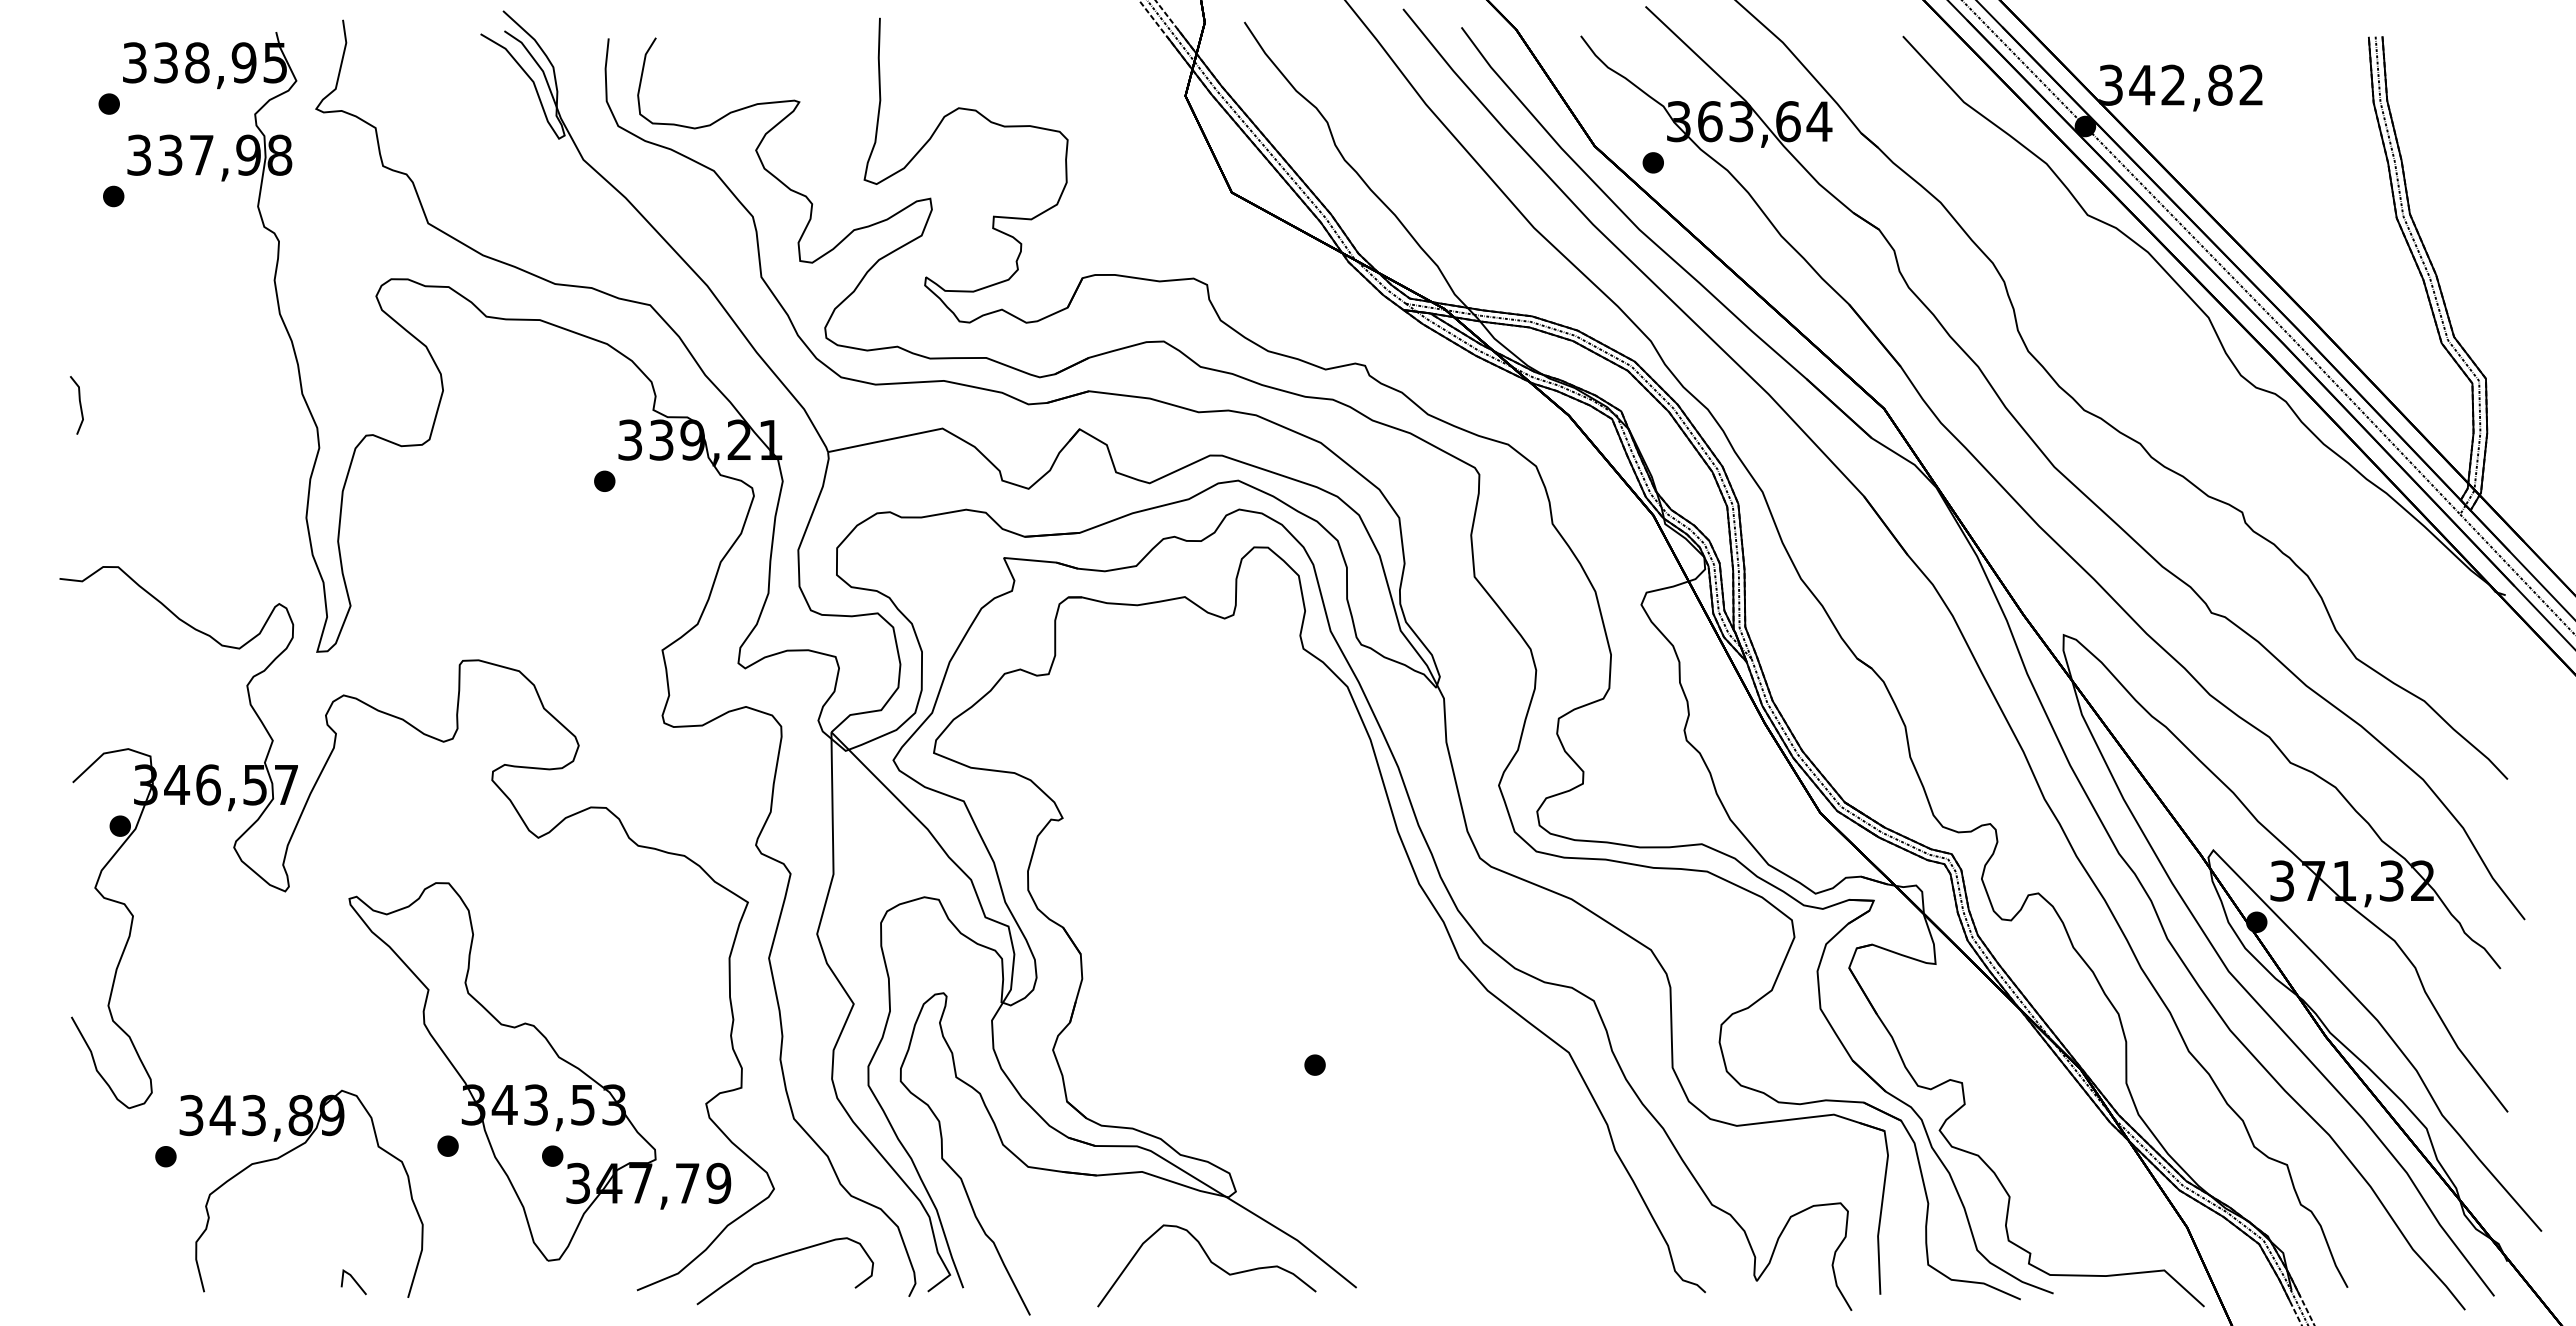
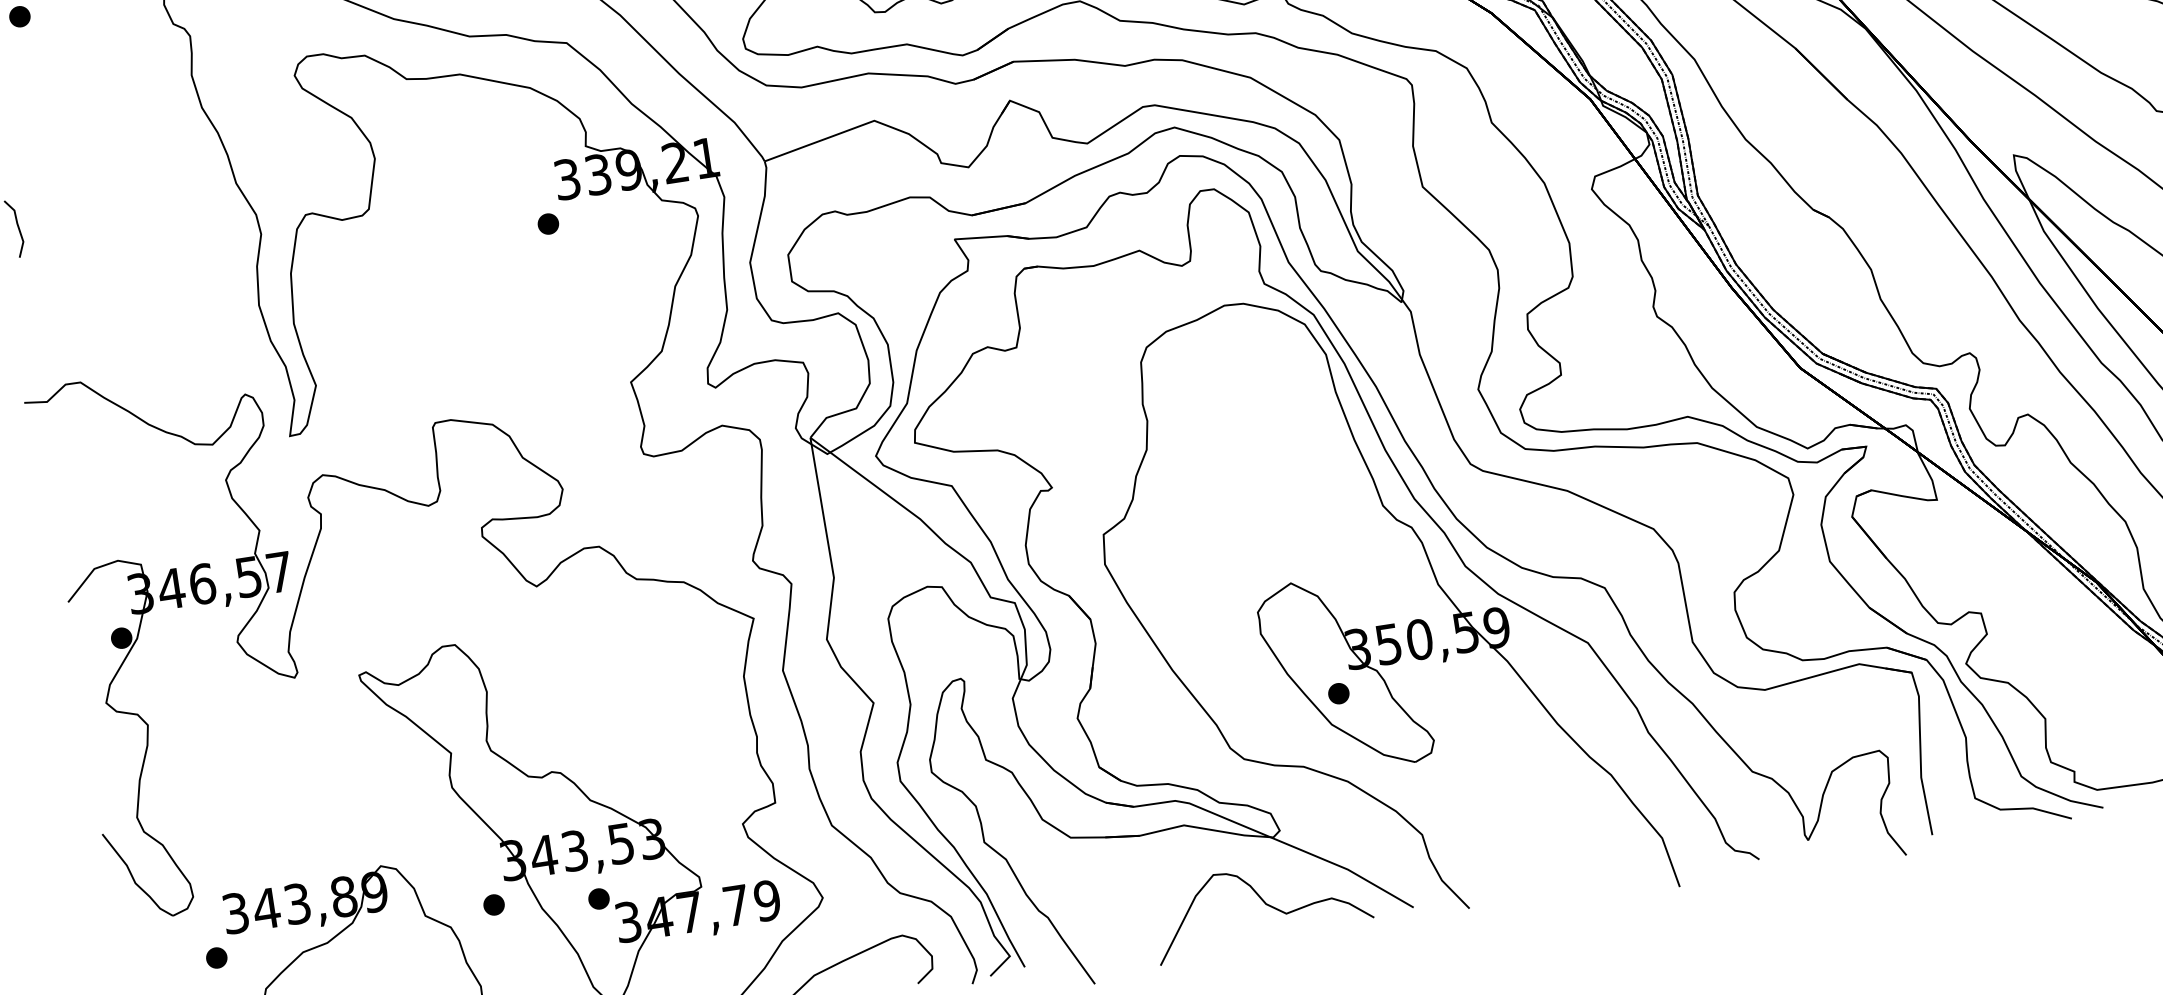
part: (1362, 1004) -> (1376, 626), added

